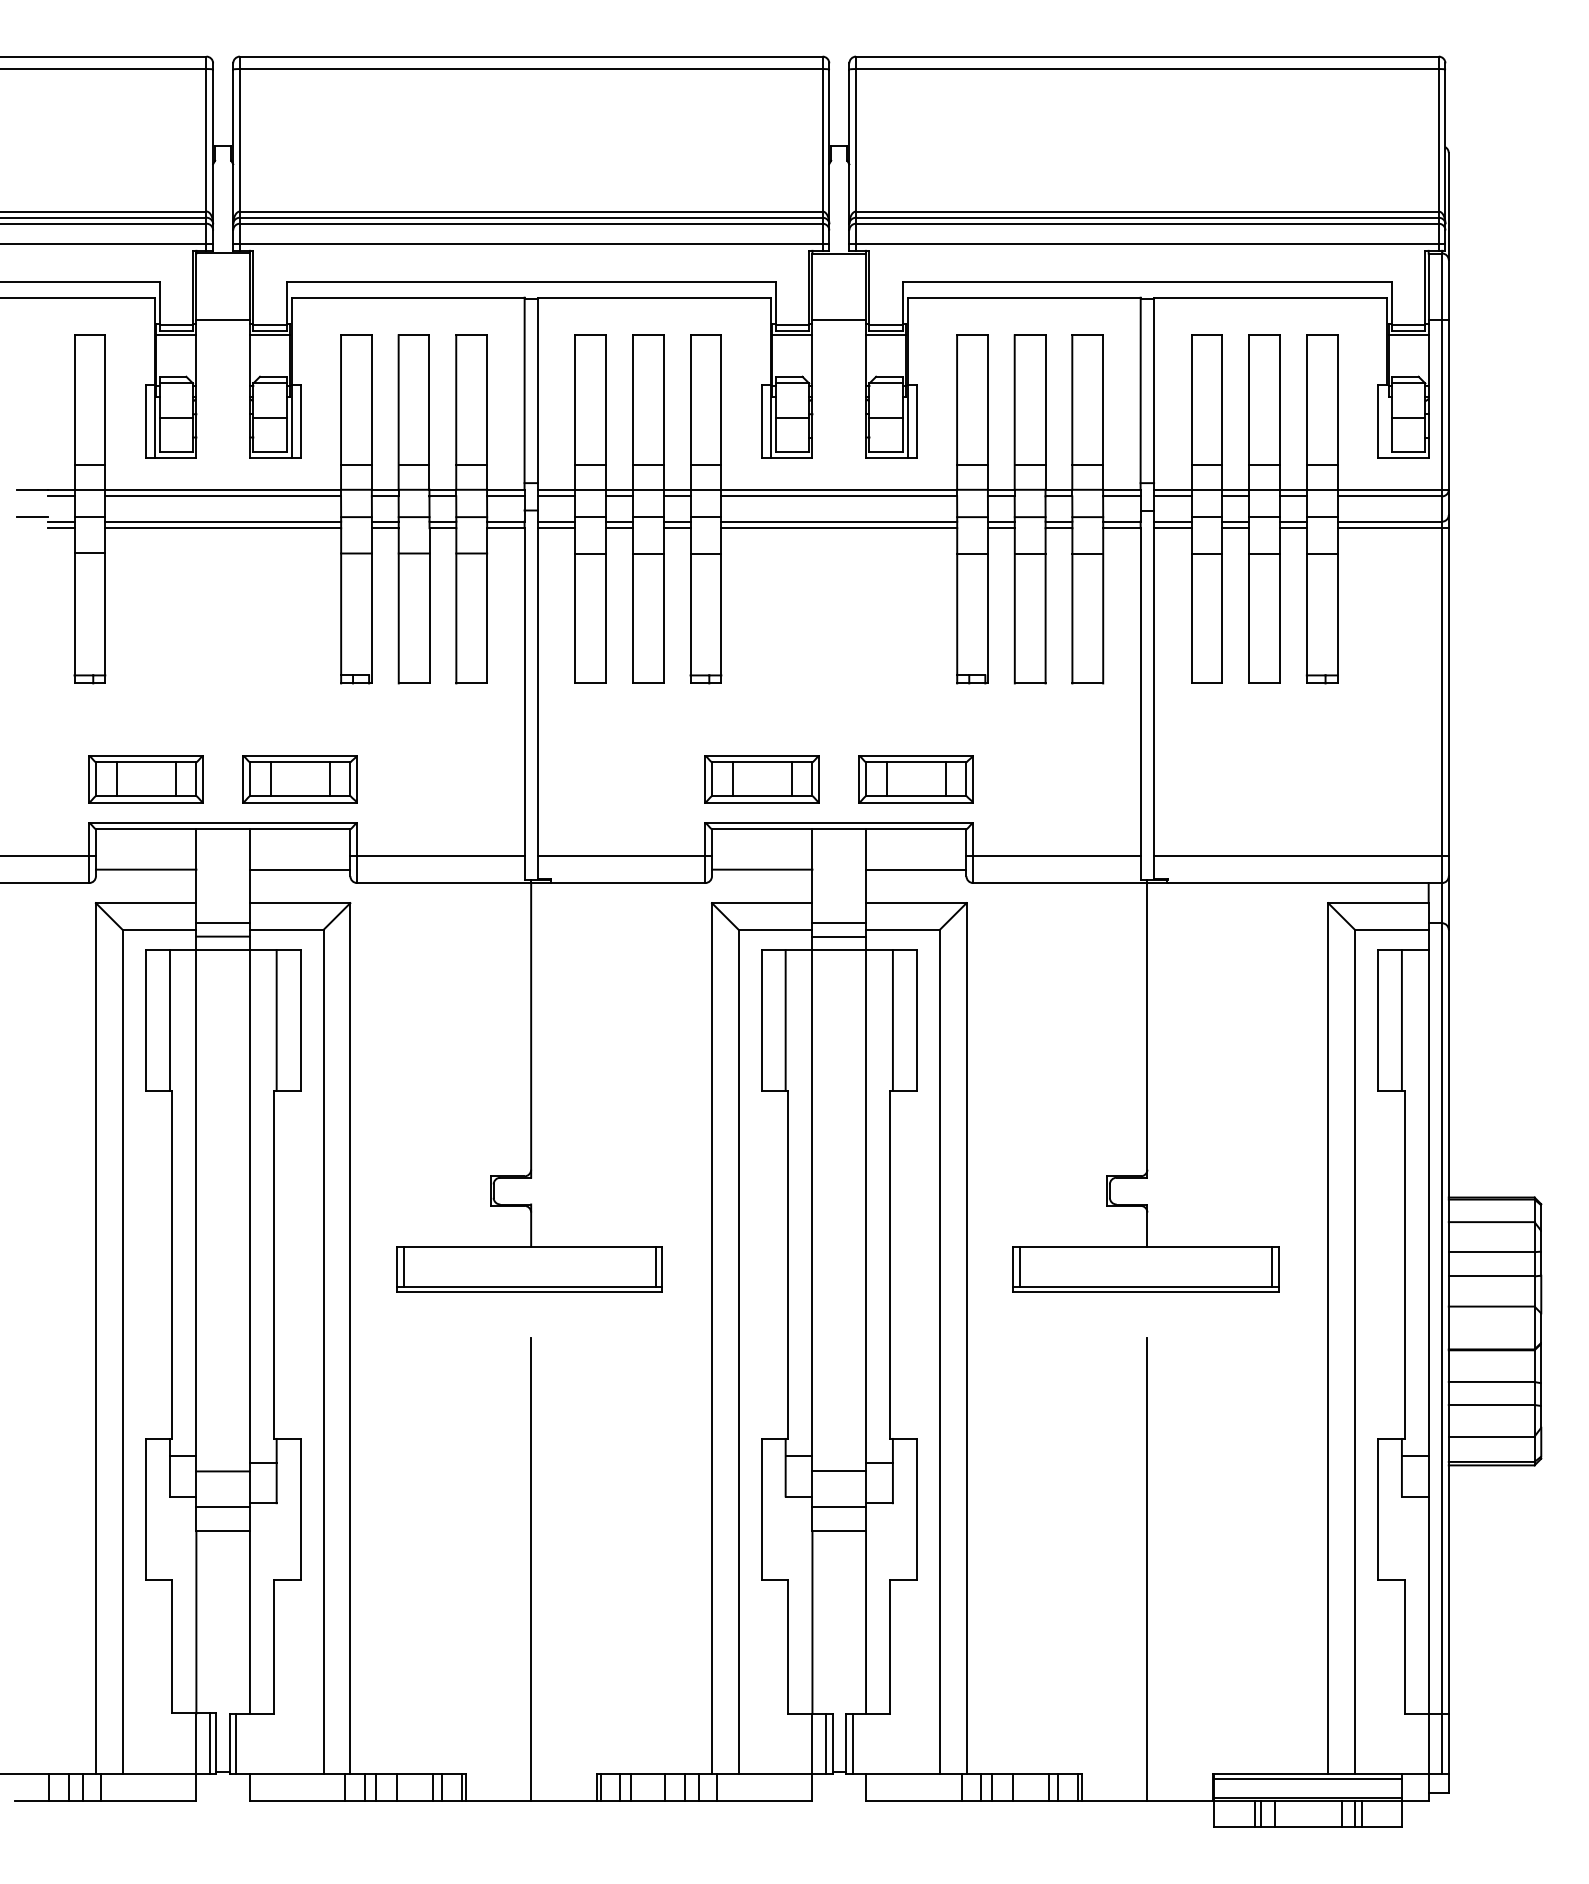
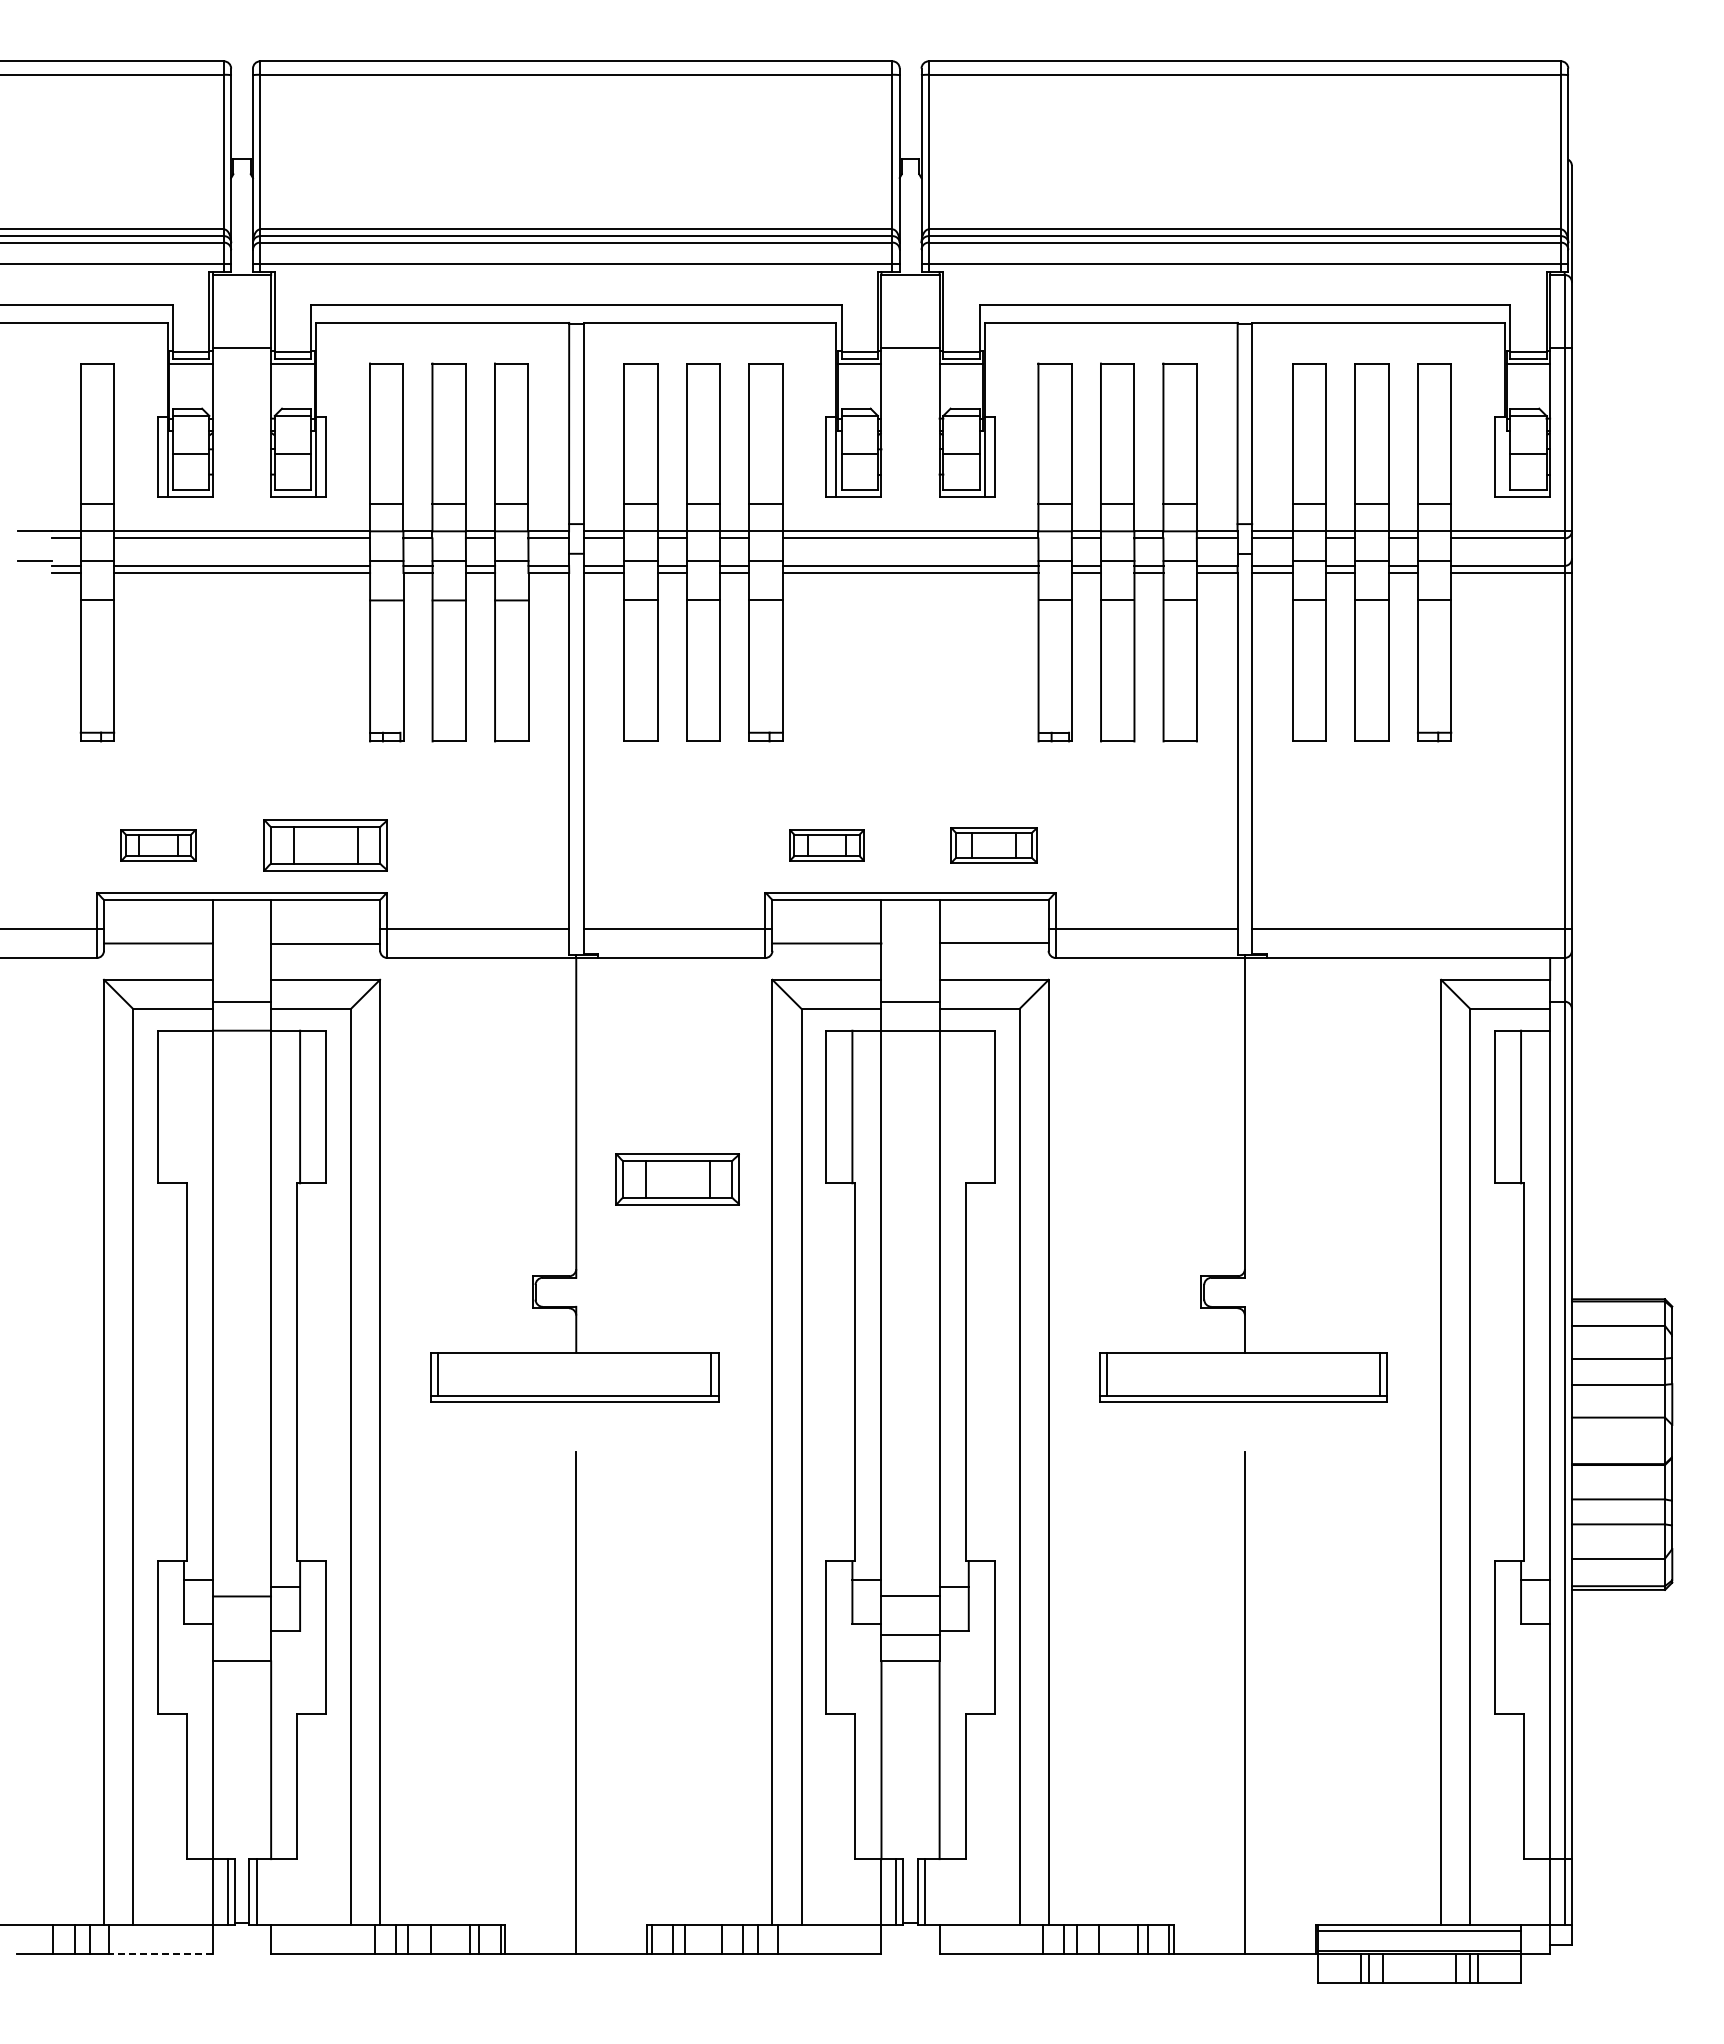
part: (146, 779) -> (158, 845), size x0.6
part: (761, 779) -> (826, 845), size x0.6
part: (915, 779) -> (993, 845), size x0.7
line: (223, 936) -> (242, 1016), removed
line: (839, 936) -> (910, 1016), removed
line: (169, 1019) -> (183, 1106), removed
line: (892, 1019) -> (968, 1106), removed
part: (624, 1087) -> (677, 1179), added
line: (223, 1507) -> (242, 1635), removed
line: (148, 1800) -> (161, 1953), solid -> dashed

